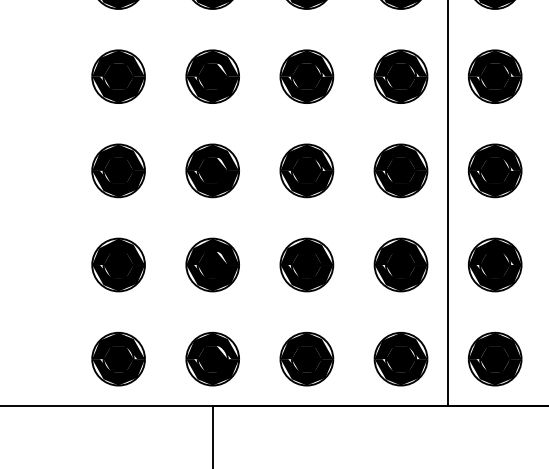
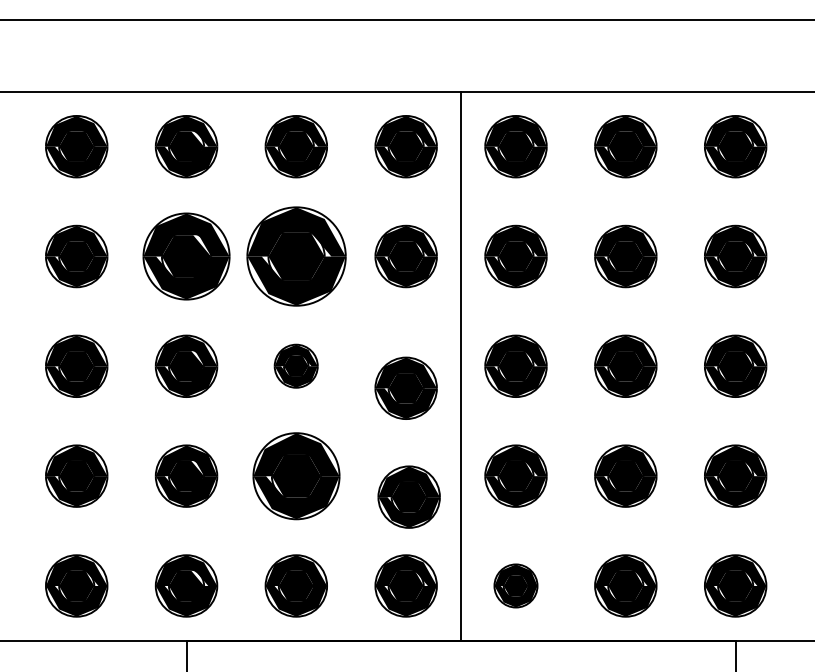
part: (212, 76) -> (186, 256), size x1.4
part: (306, 76) -> (295, 256), size x1.6
part: (306, 170) -> (295, 365), size x0.7
part: (400, 170) -> (405, 387), moved
part: (306, 264) -> (295, 475), size x1.4
part: (400, 264) -> (408, 496), moved
part: (494, 358) -> (515, 585), size x0.7

